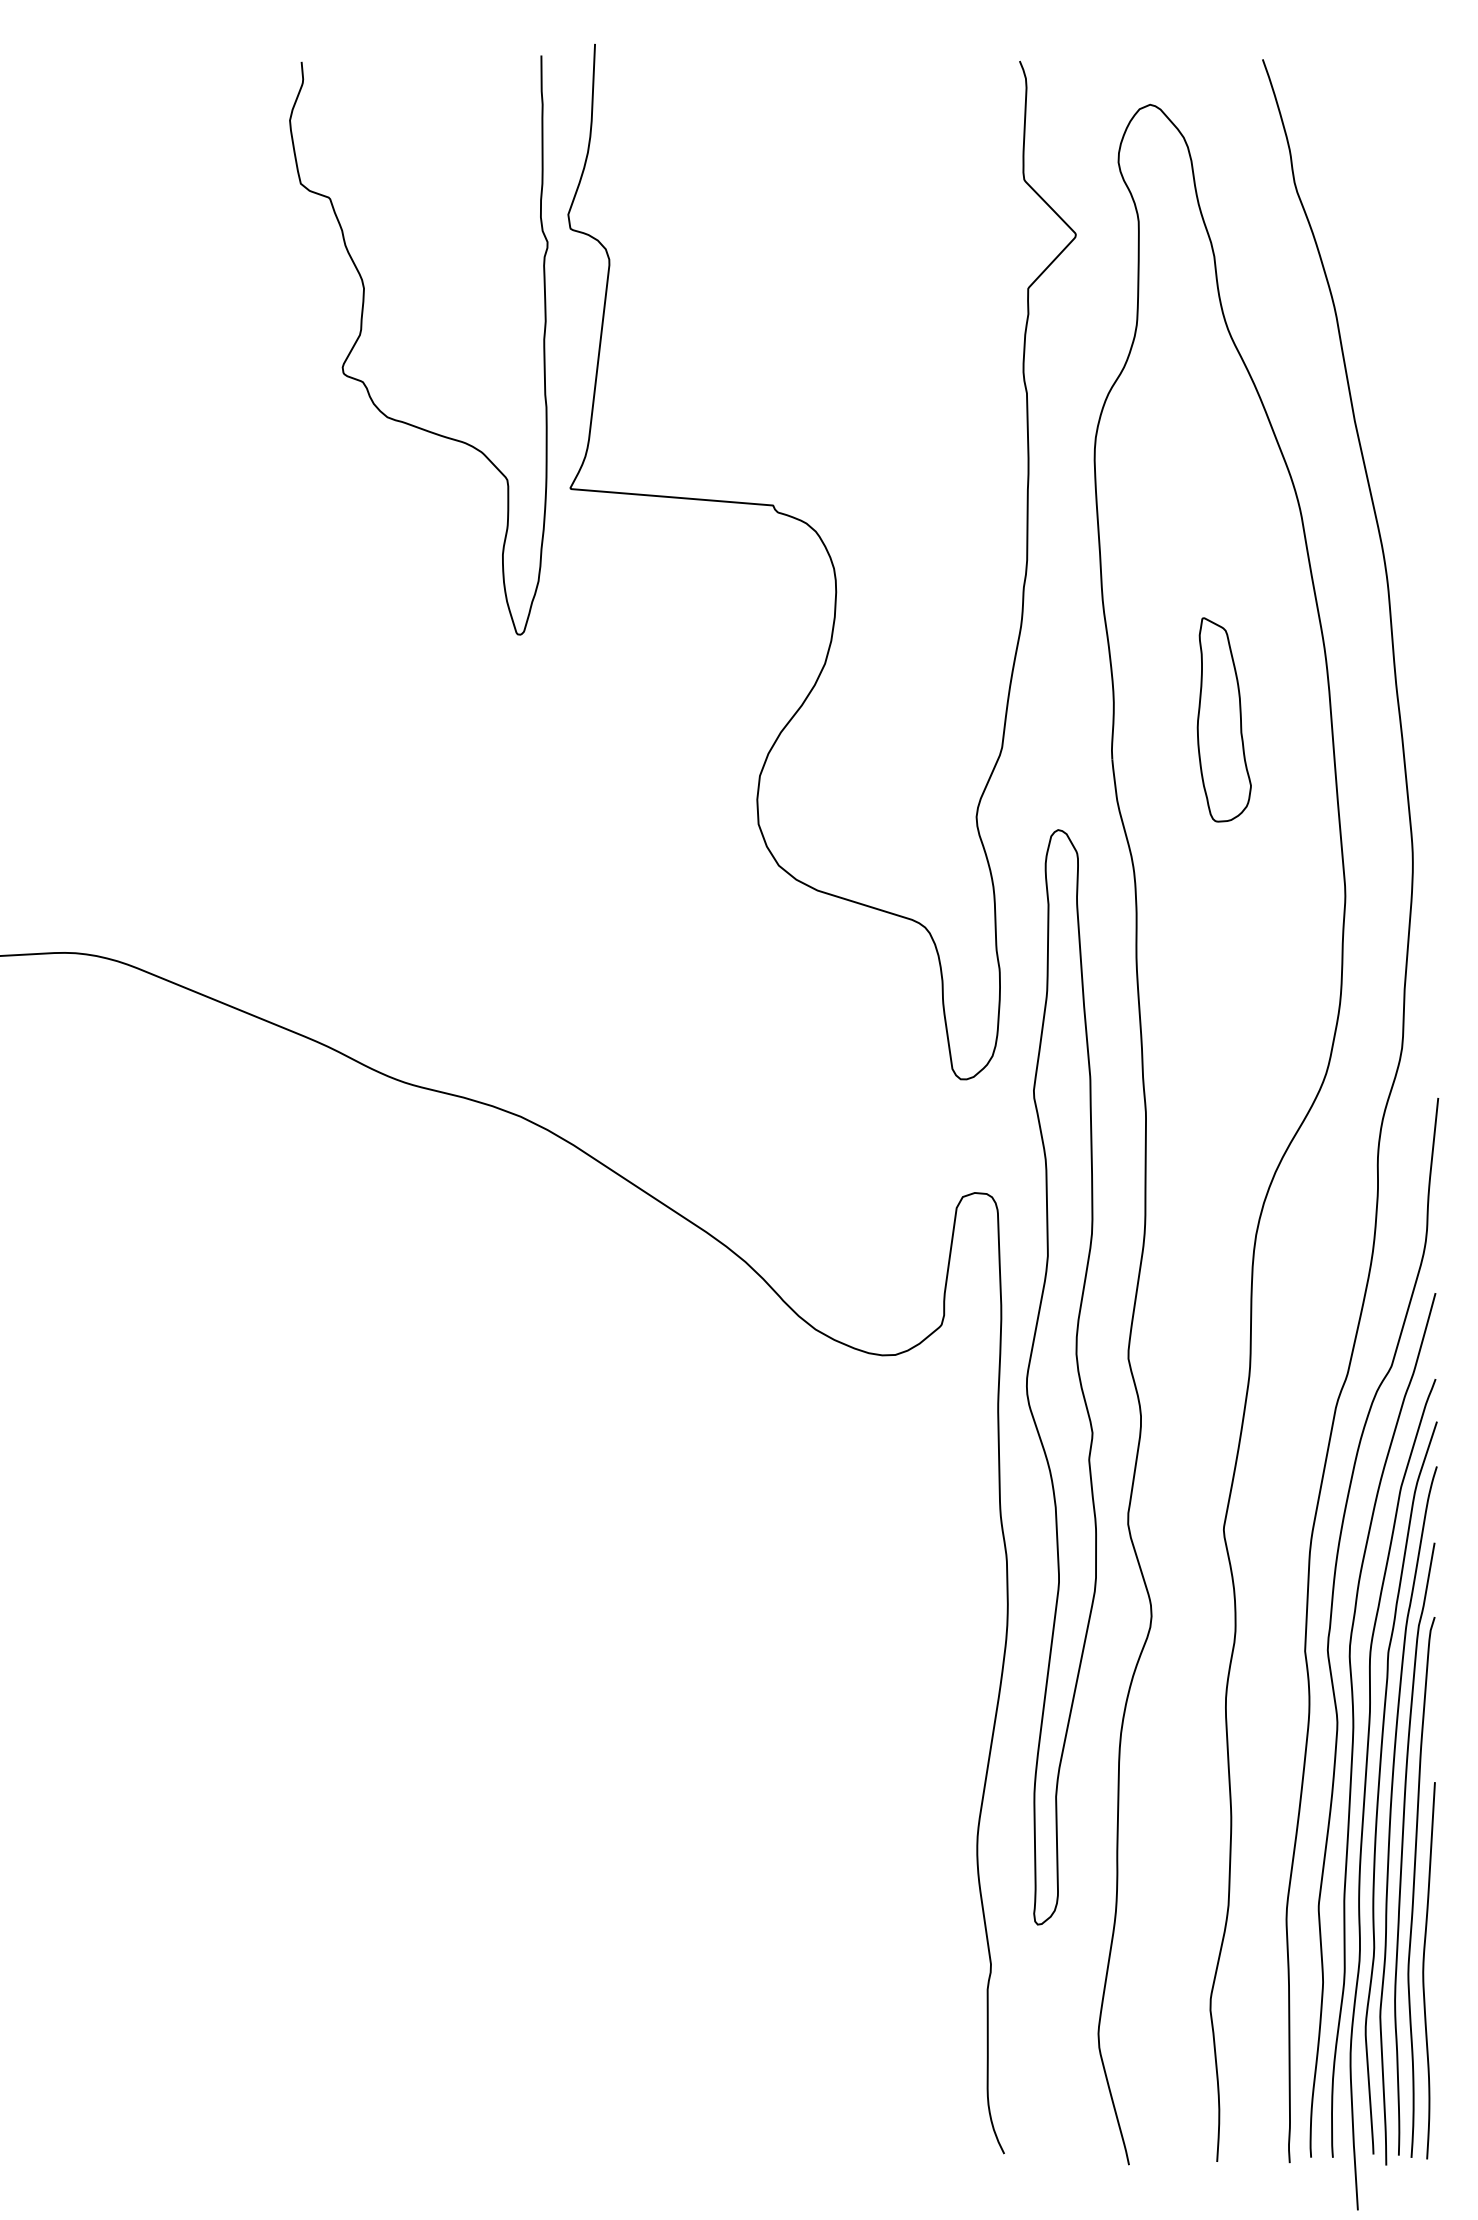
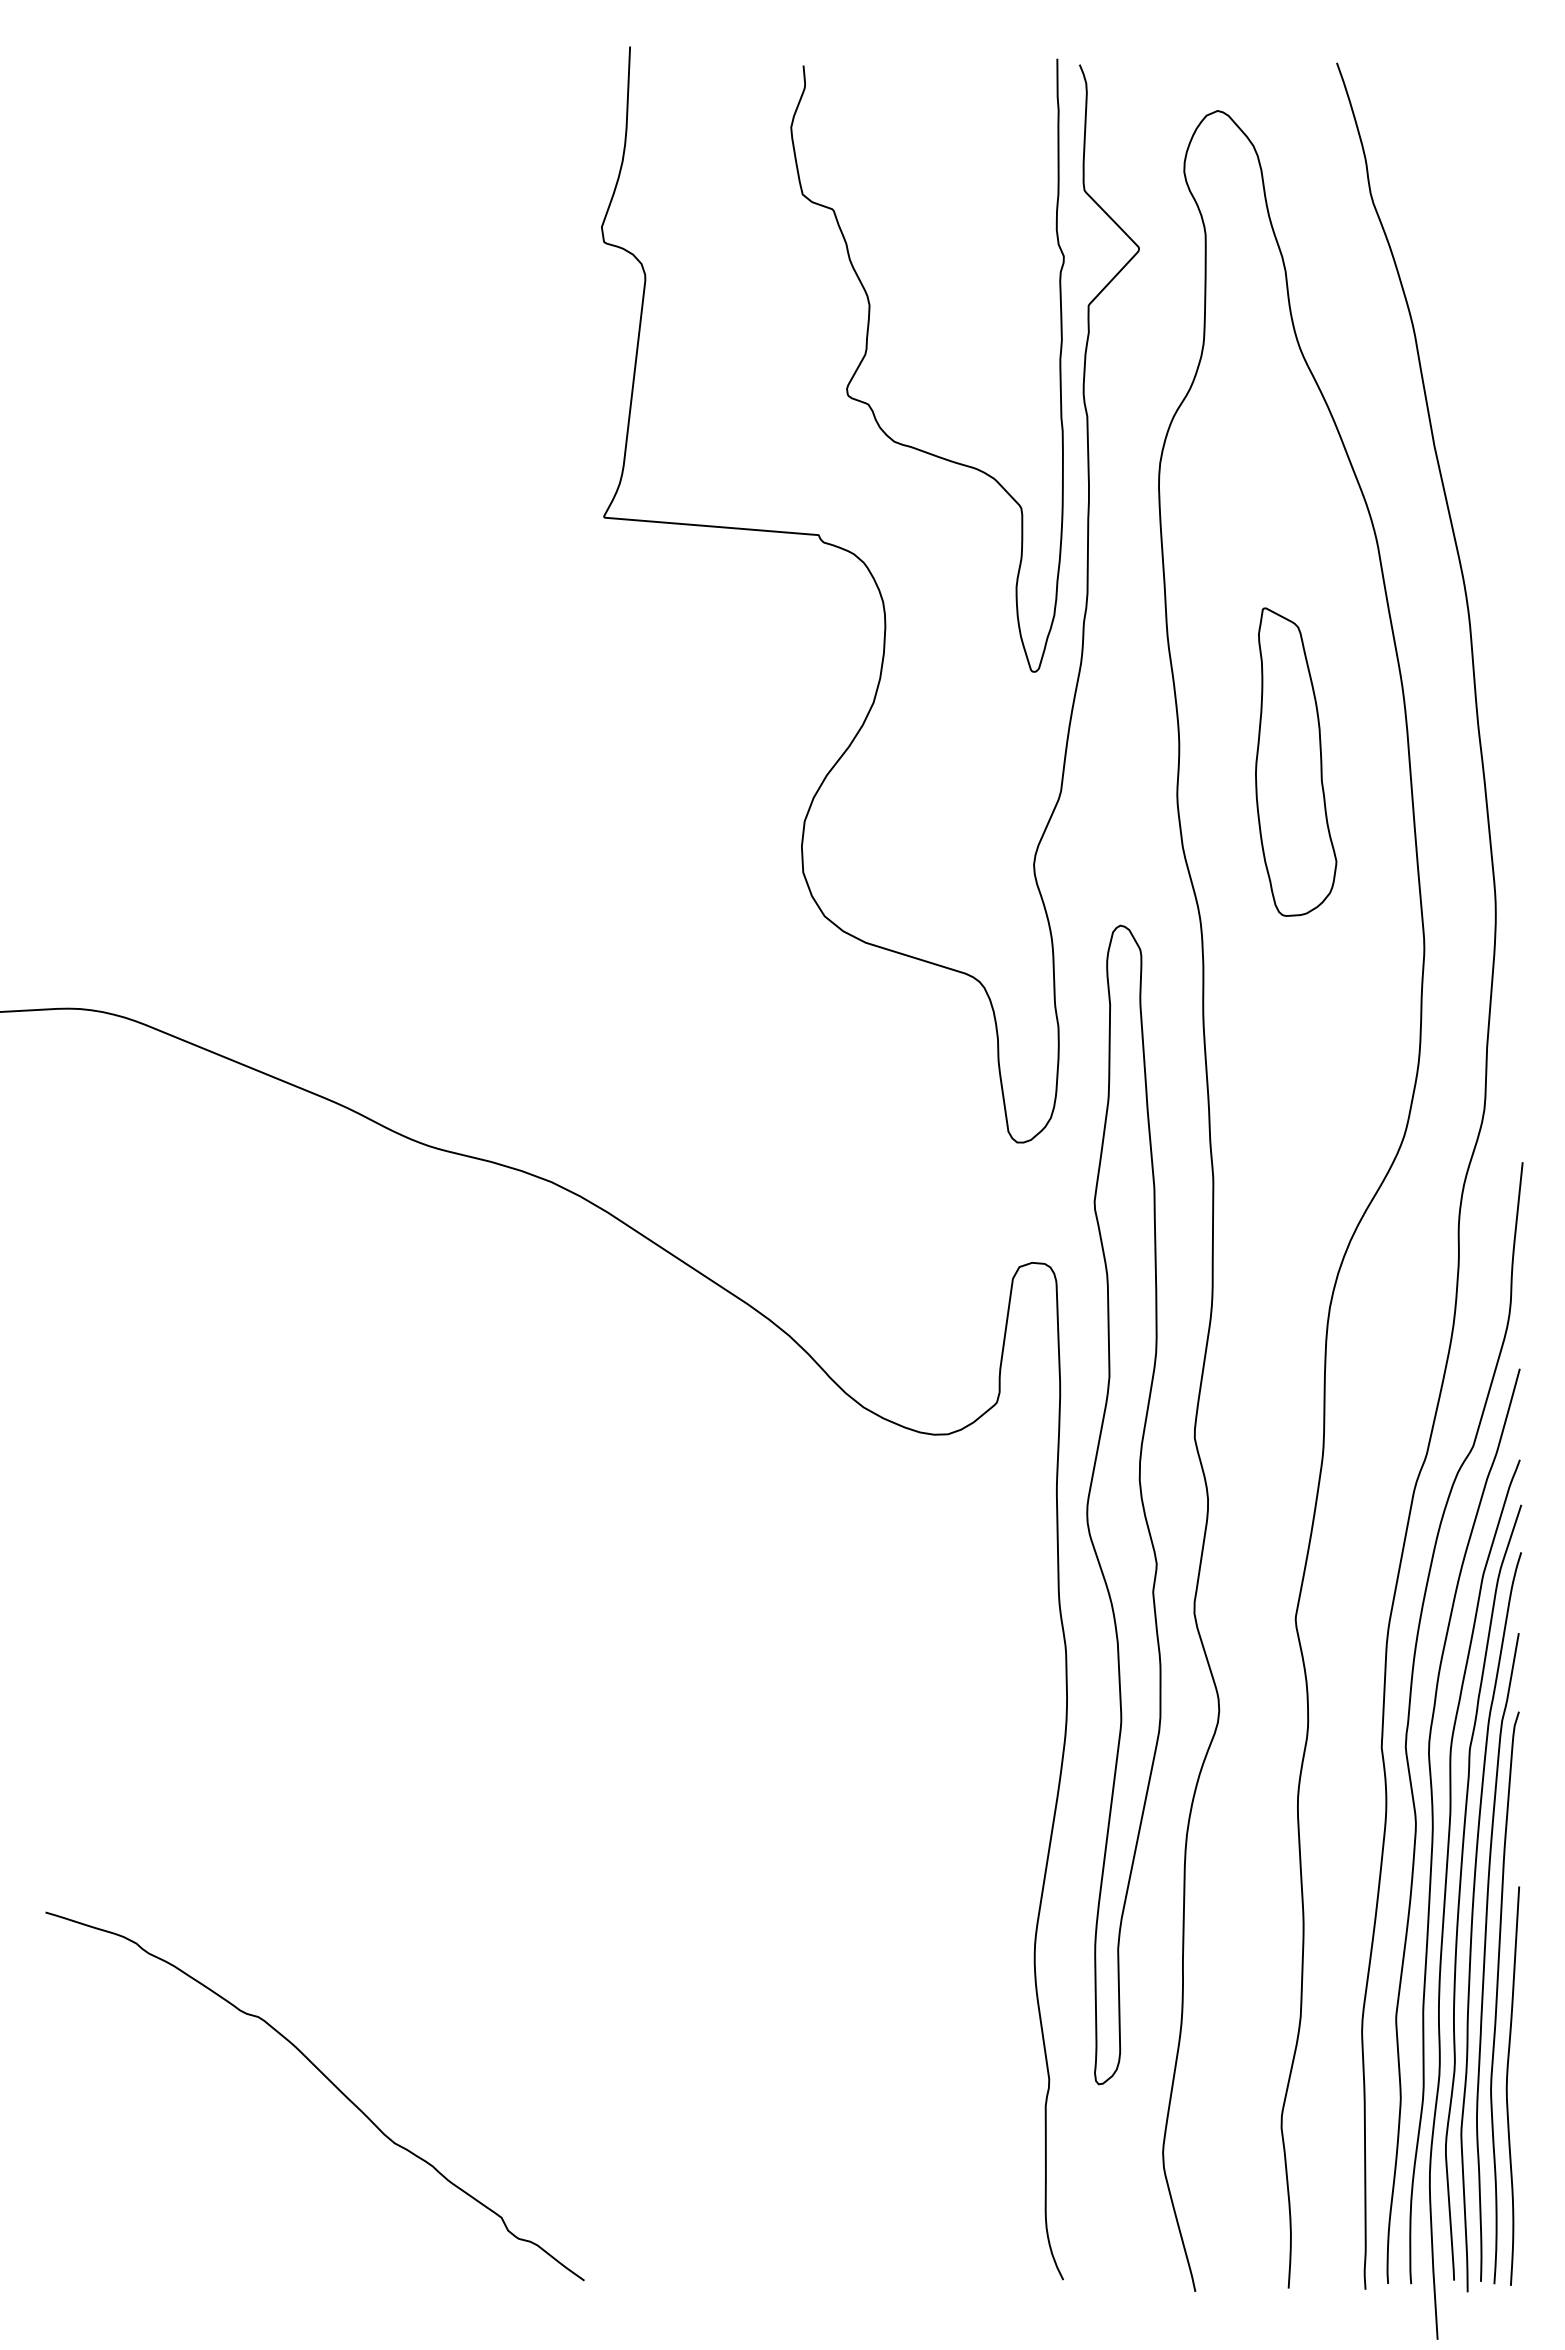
curve: (362, 331) -> (867, 350), moved
part: (1224, 719) -> (1296, 761), size x1.43
part: (1061, 1376) -> (1123, 1504), moved
curve: (311, 1966) -> (329, 2081), added

